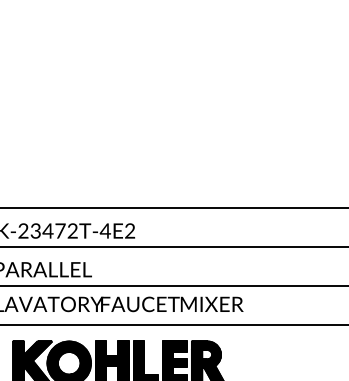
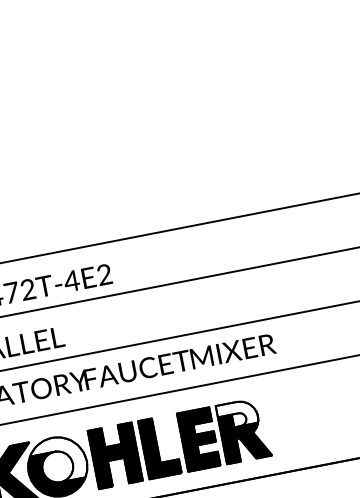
fill: (205, 350) -> (236, 414), removed
fill: (70, 357) -> (57, 458), removed

